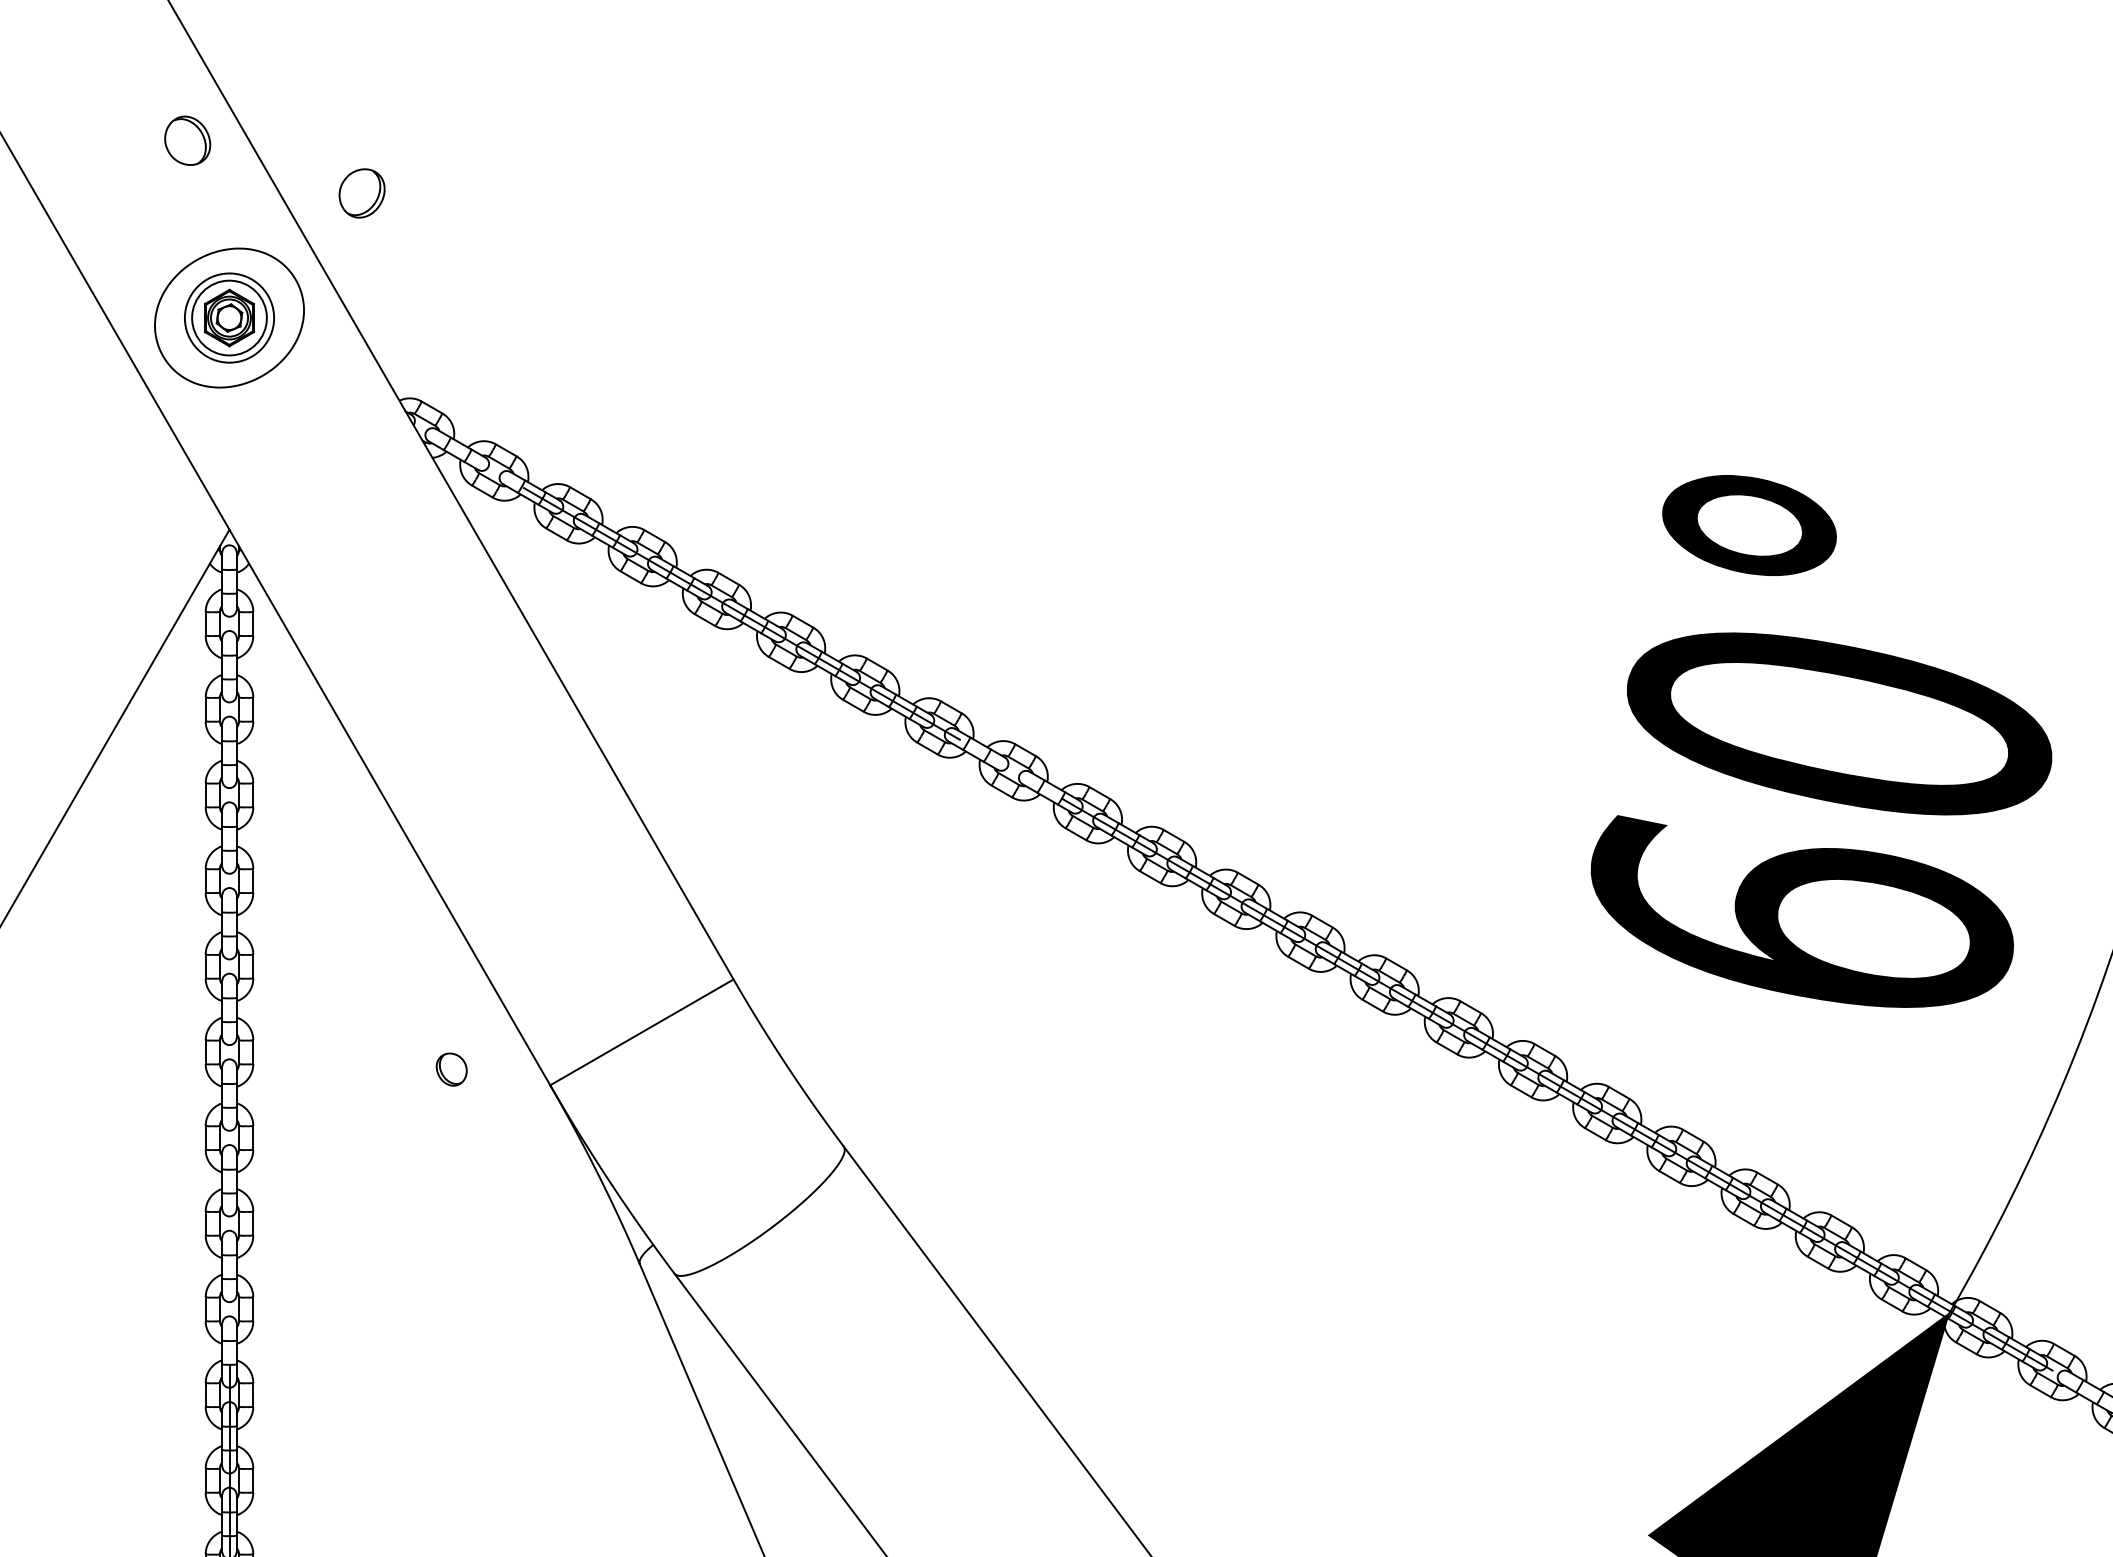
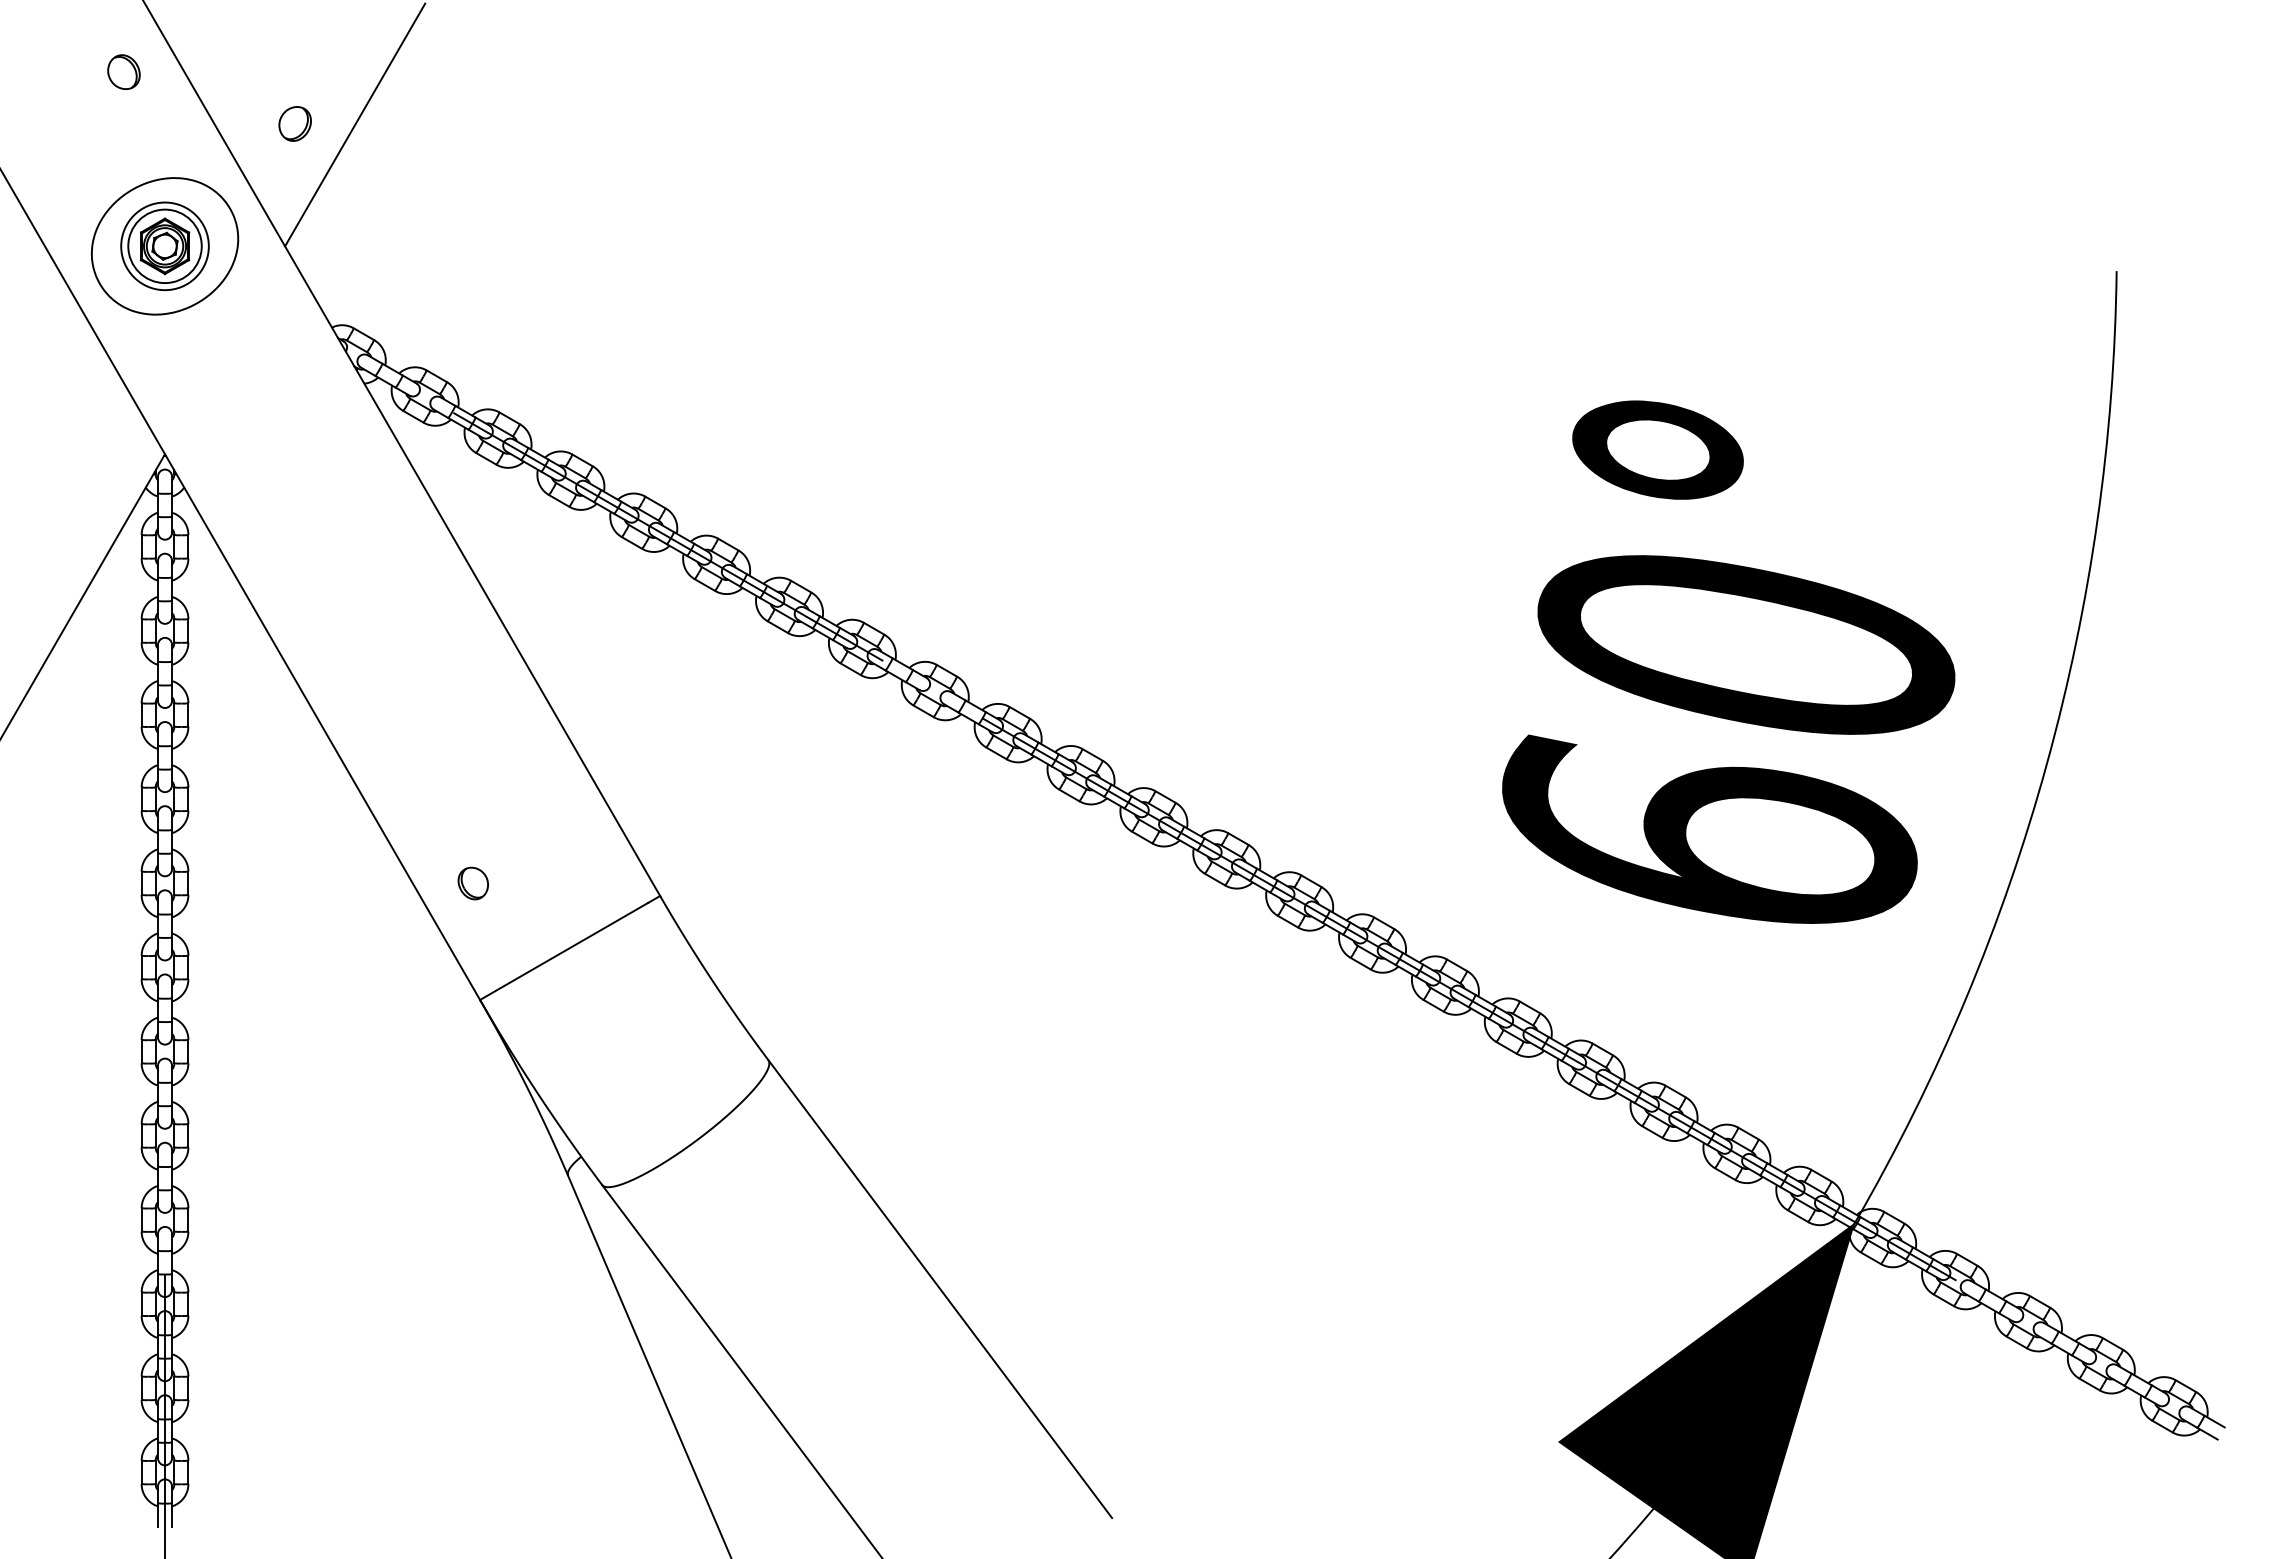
part: (187, 140) -> (123, 71), size x0.71
part: (361, 192) -> (294, 123), size x0.71
line: (423, 194) -> (355, 124), added
part: (450, 1069) -> (472, 883), moved

